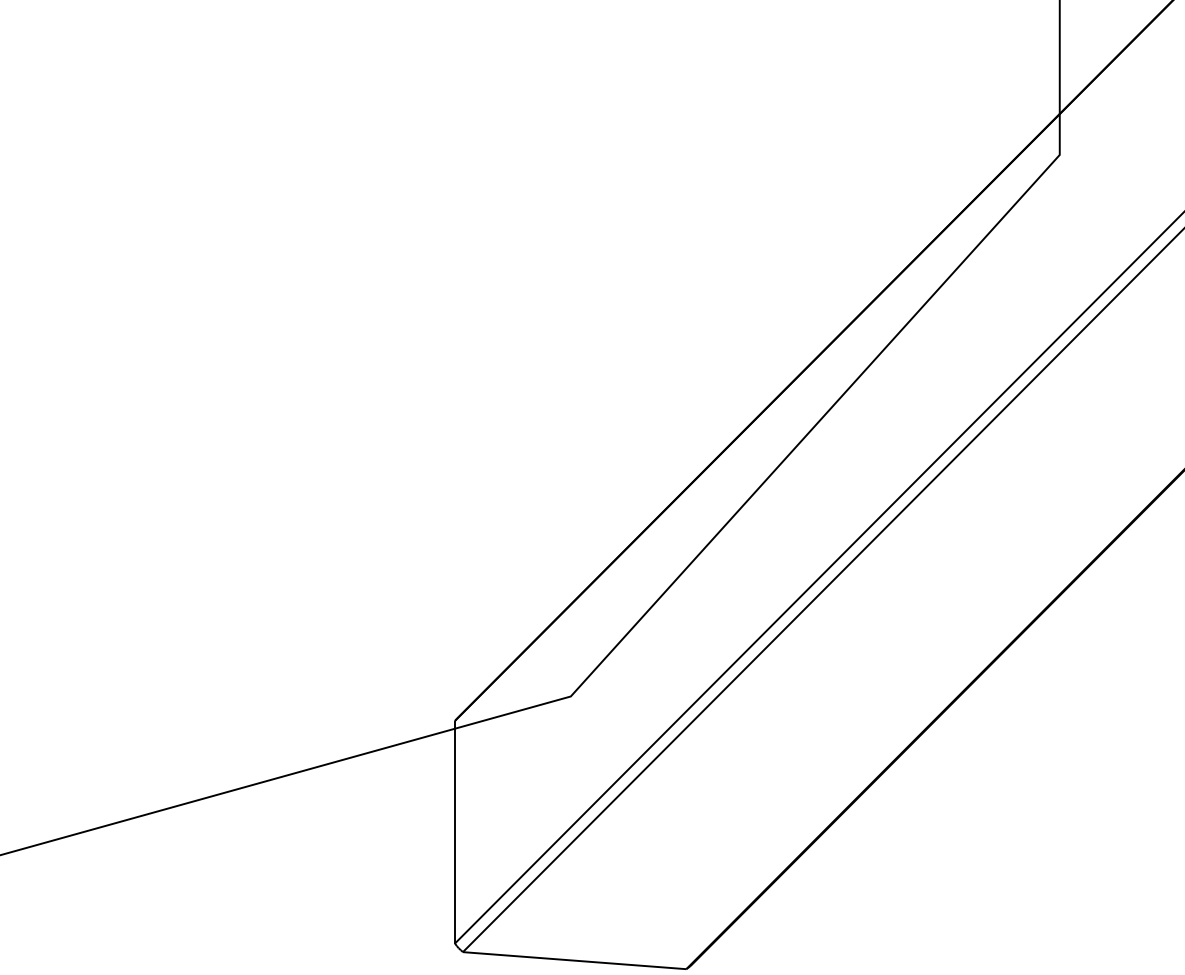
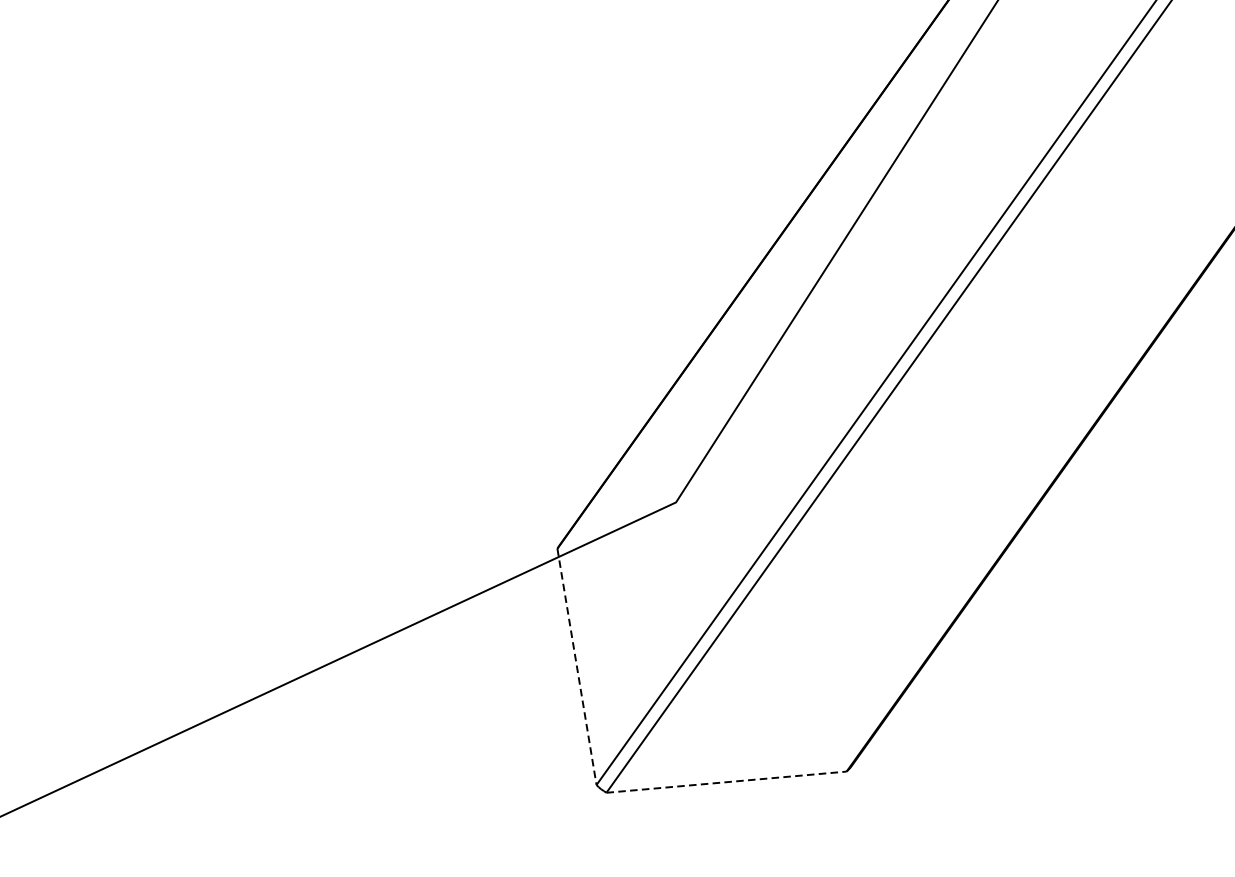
line: (455, 832) -> (577, 667), solid -> dashed
line: (575, 960) -> (727, 781), solid -> dashed

